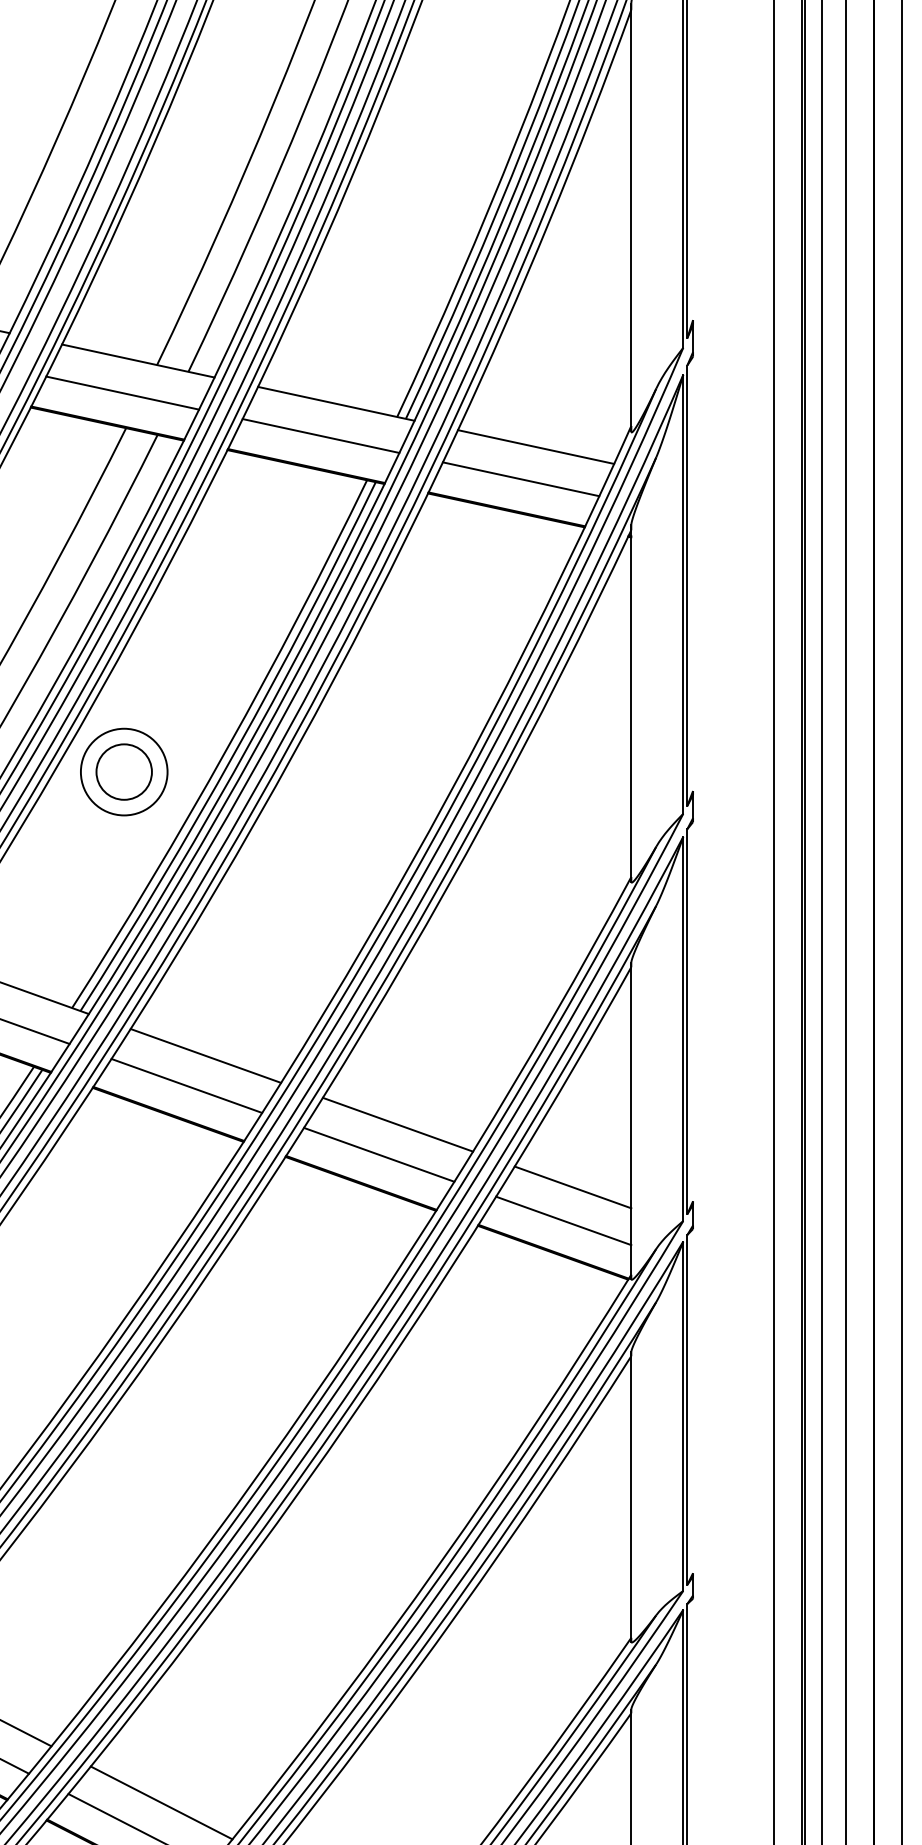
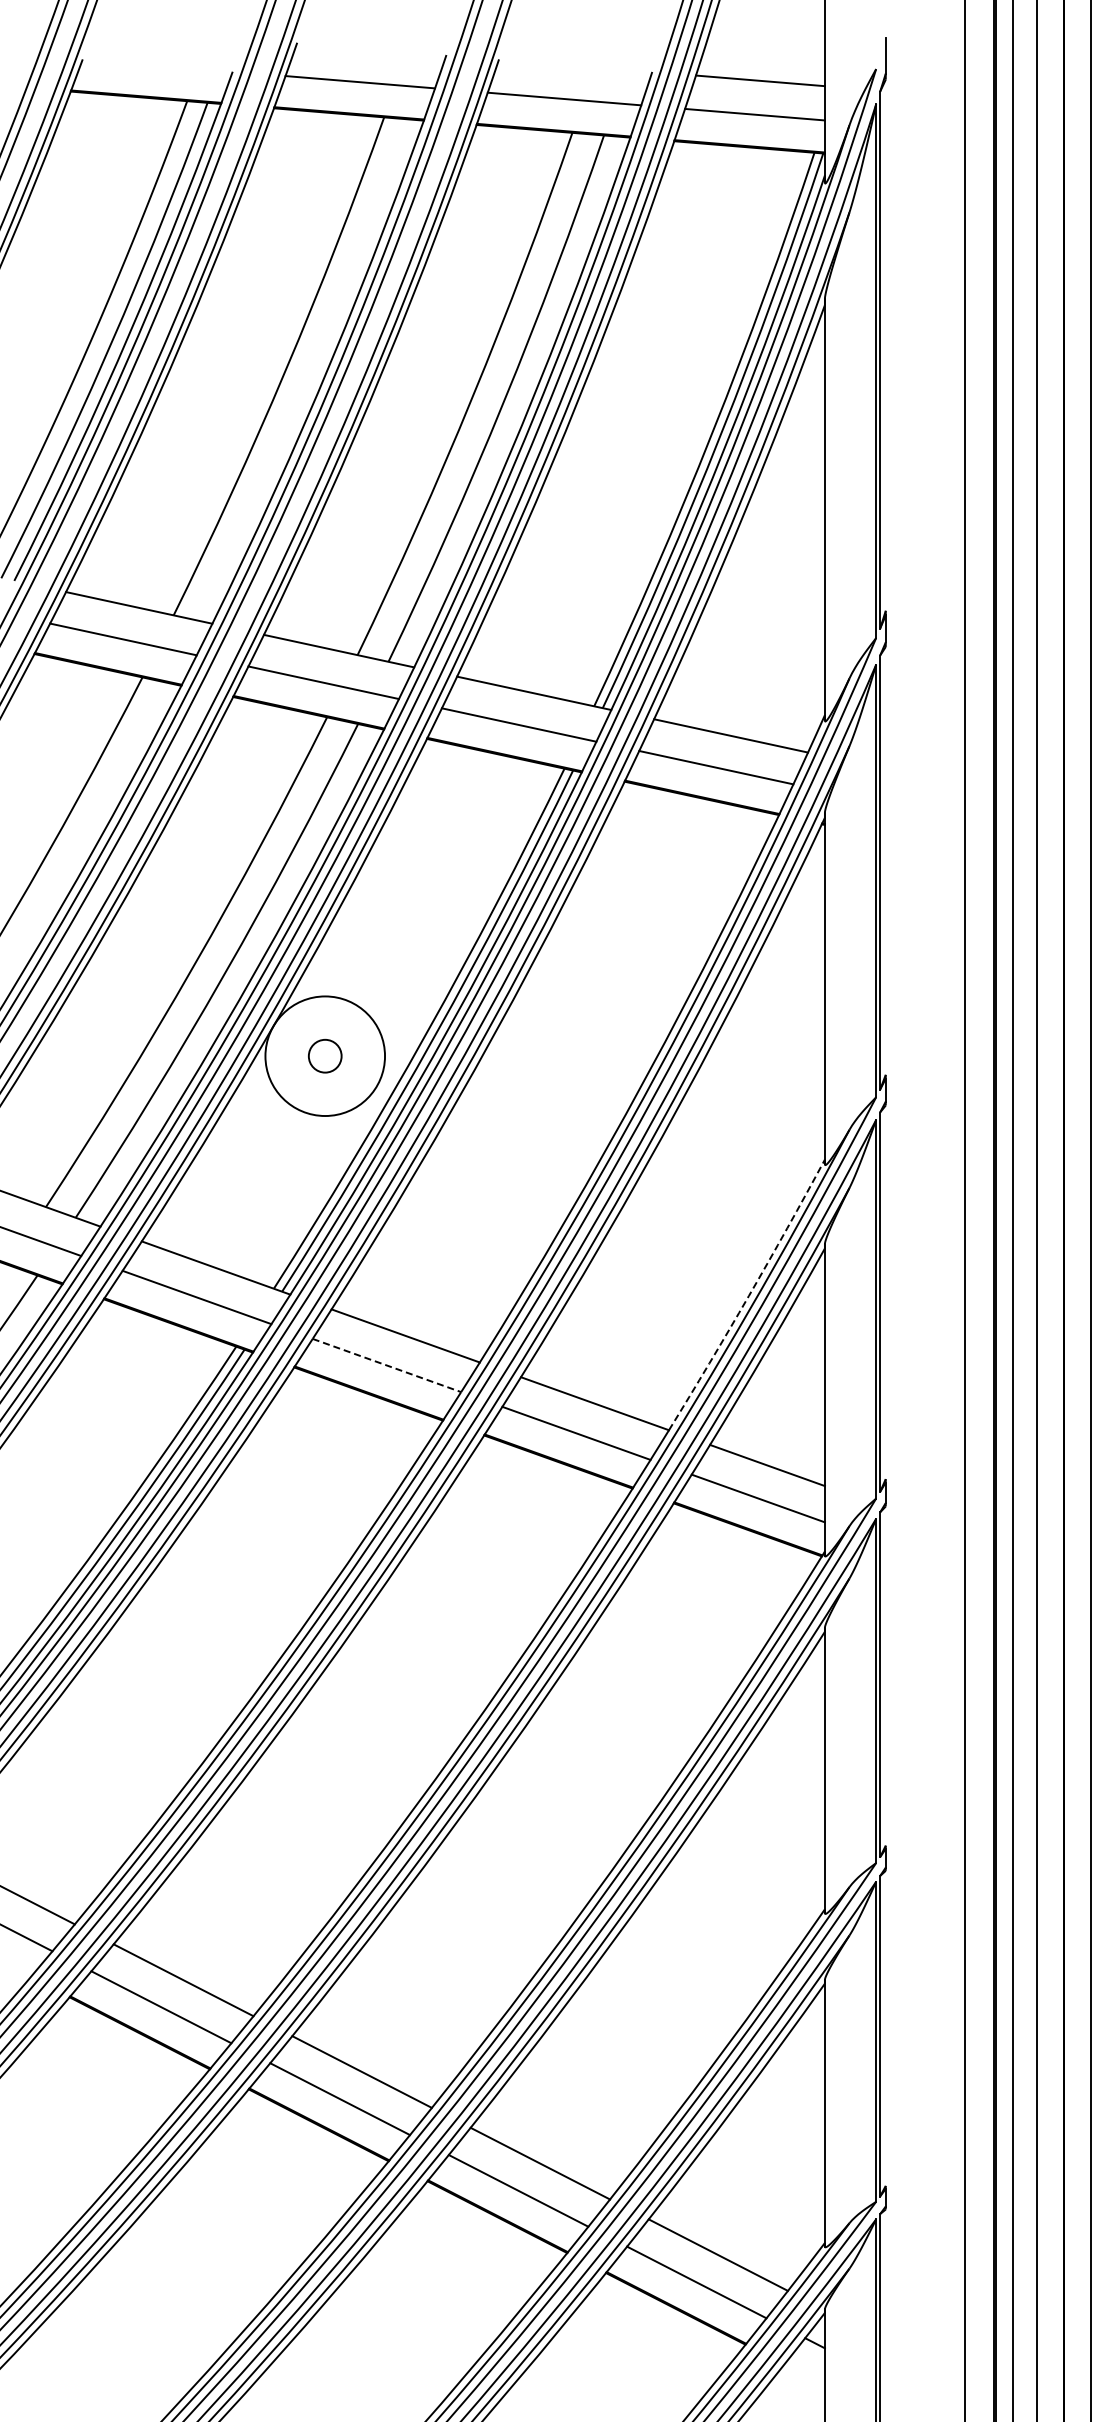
circle: (123, 771) -> (324, 1055), size x0.6
circle: (123, 771) -> (324, 1055), size x1.4
arc: (553, 1015) -> (748, 1296), solid -> dashed
line: (186, 1085) -> (386, 1365), solid -> dashed

